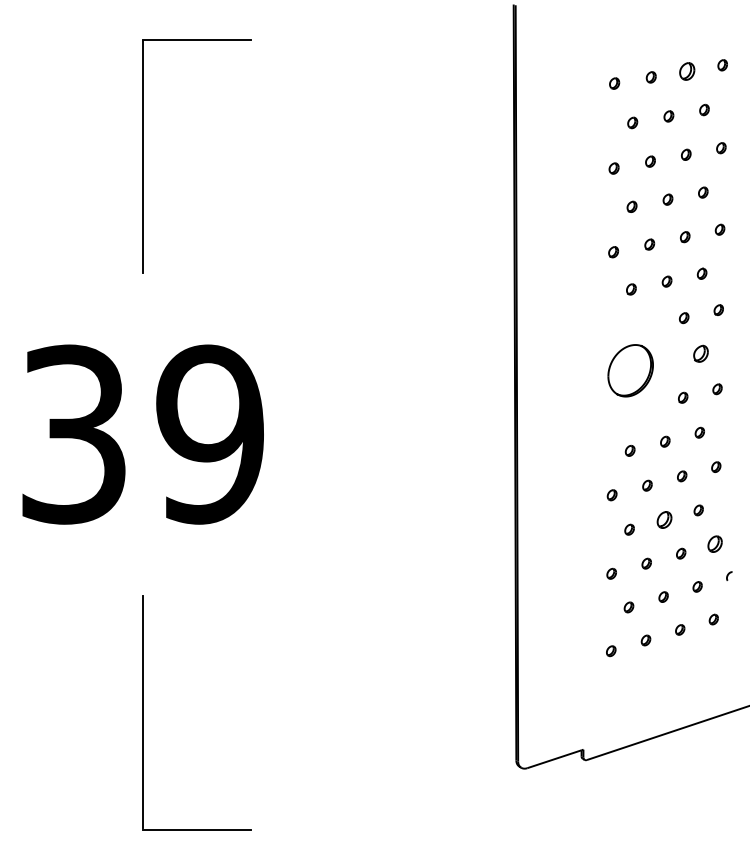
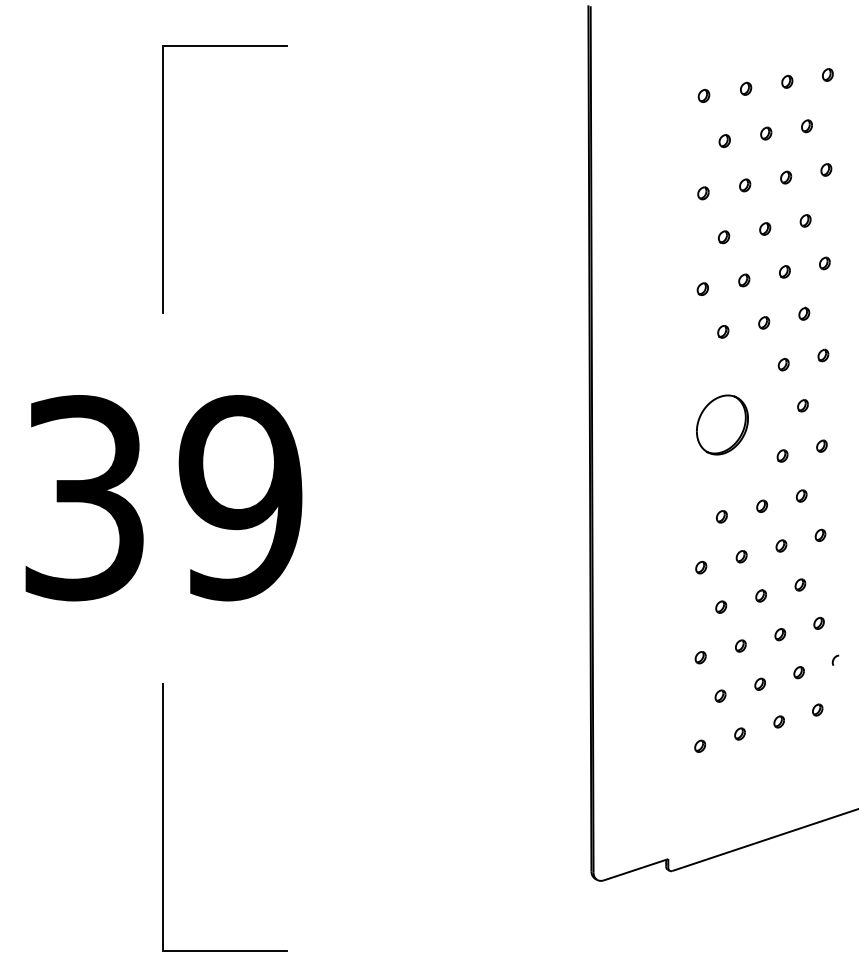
part: (687, 70) -> (787, 81), size x0.62
part: (700, 353) -> (802, 405), size x0.62
part: (663, 519) -> (760, 595), size x0.62
part: (714, 543) -> (818, 622), size x0.62

